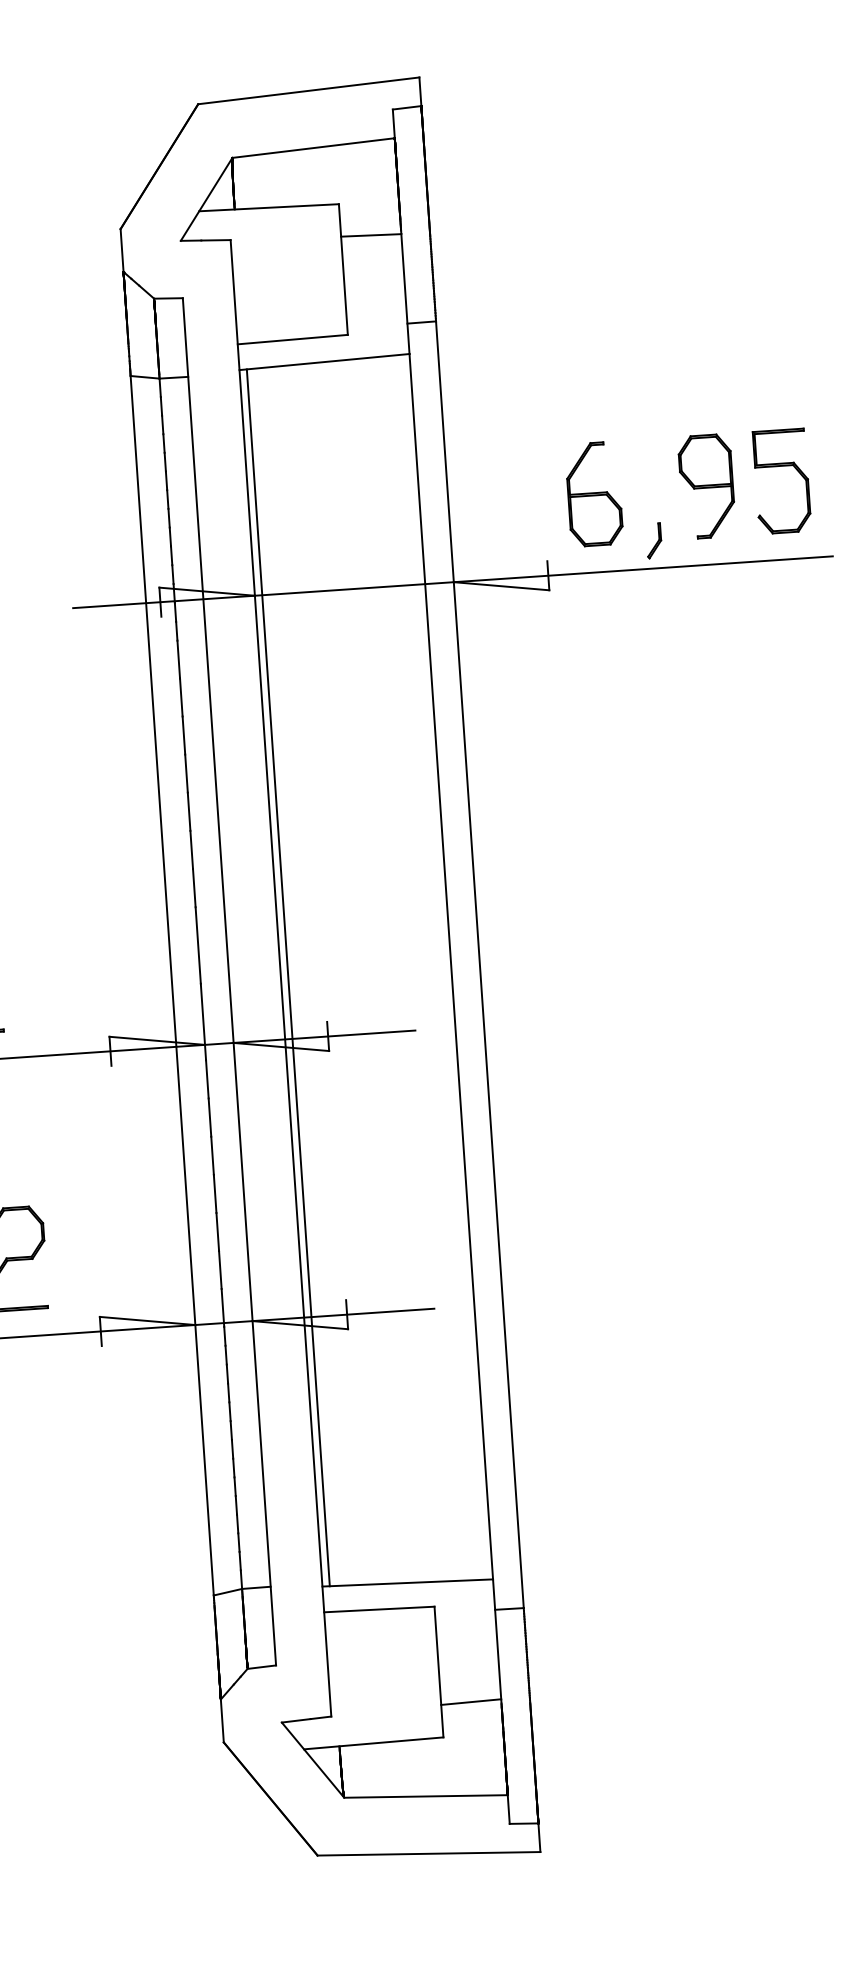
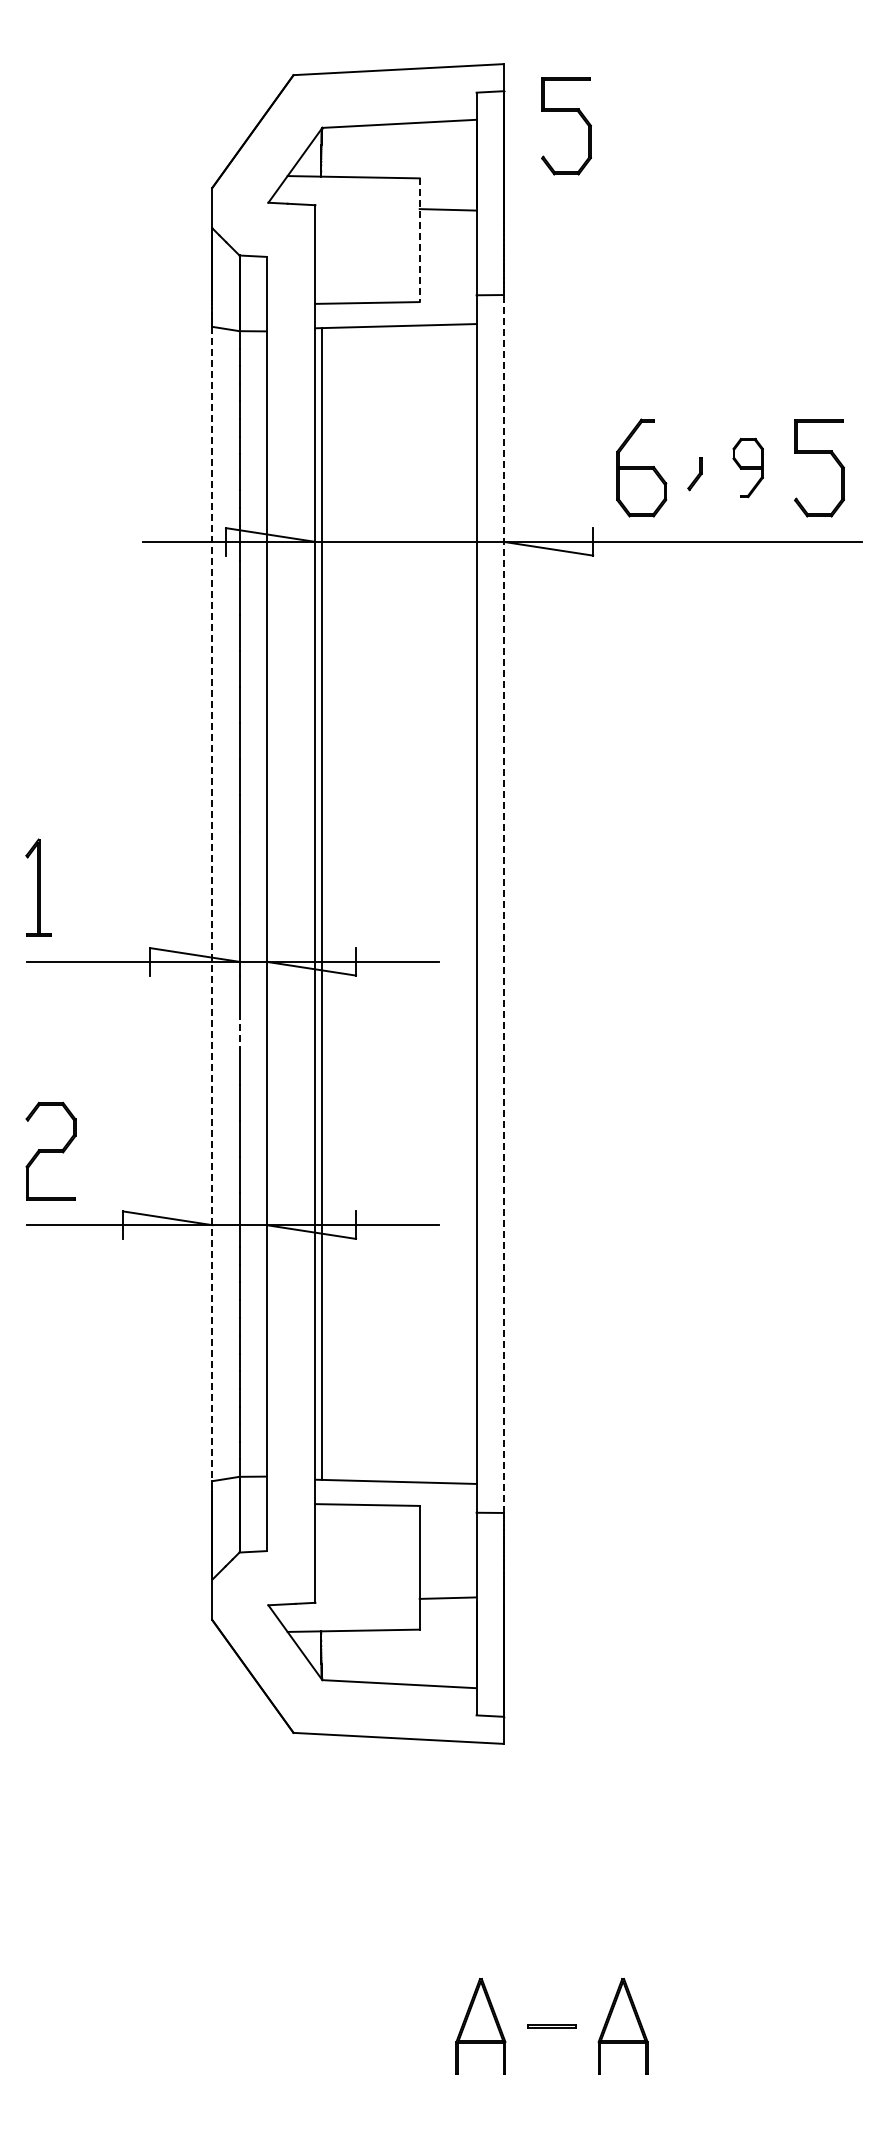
part: (489, 122) -> (566, 111), added
line: (343, 269) -> (419, 240), solid -> dashed
part: (706, 486) -> (747, 467), size x0.6
part: (653, 541) -> (694, 474), moved
line: (479, 965) -> (503, 904), solid -> dashed
line: (172, 986) -> (212, 904), solid -> dashed
line: (209, 1118) -> (239, 1031), solid -> dashed

